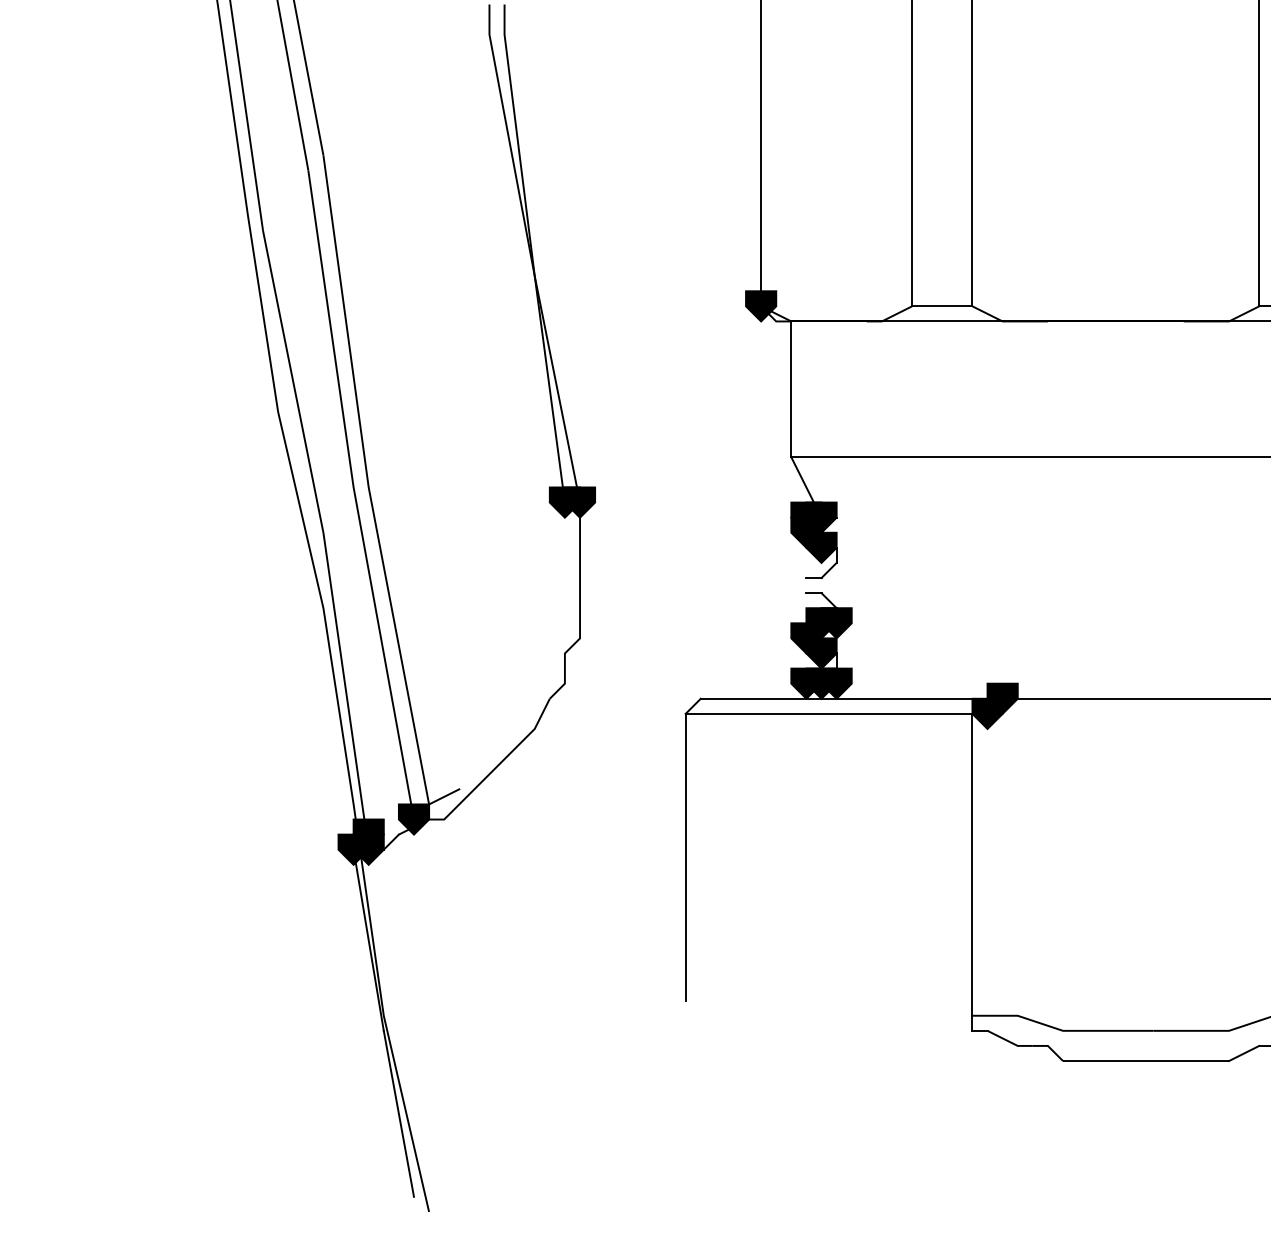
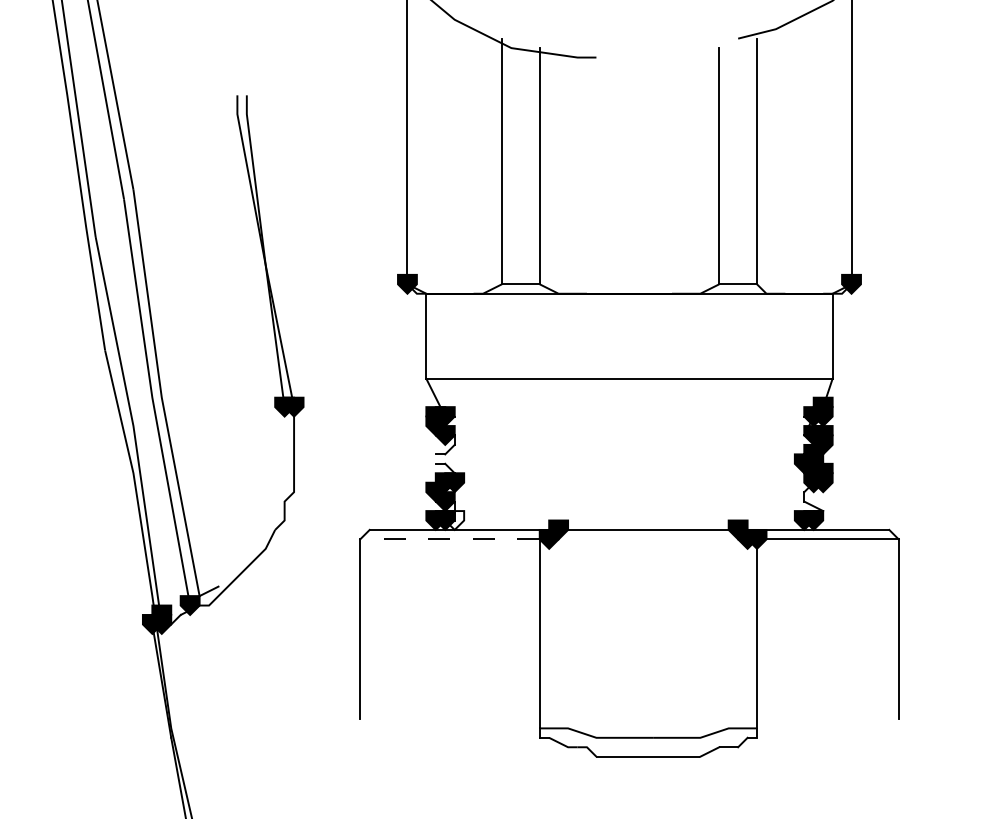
fill: (836, 683) -> (454, 520), removed
line: (828, 714) -> (449, 539), solid -> dashed

